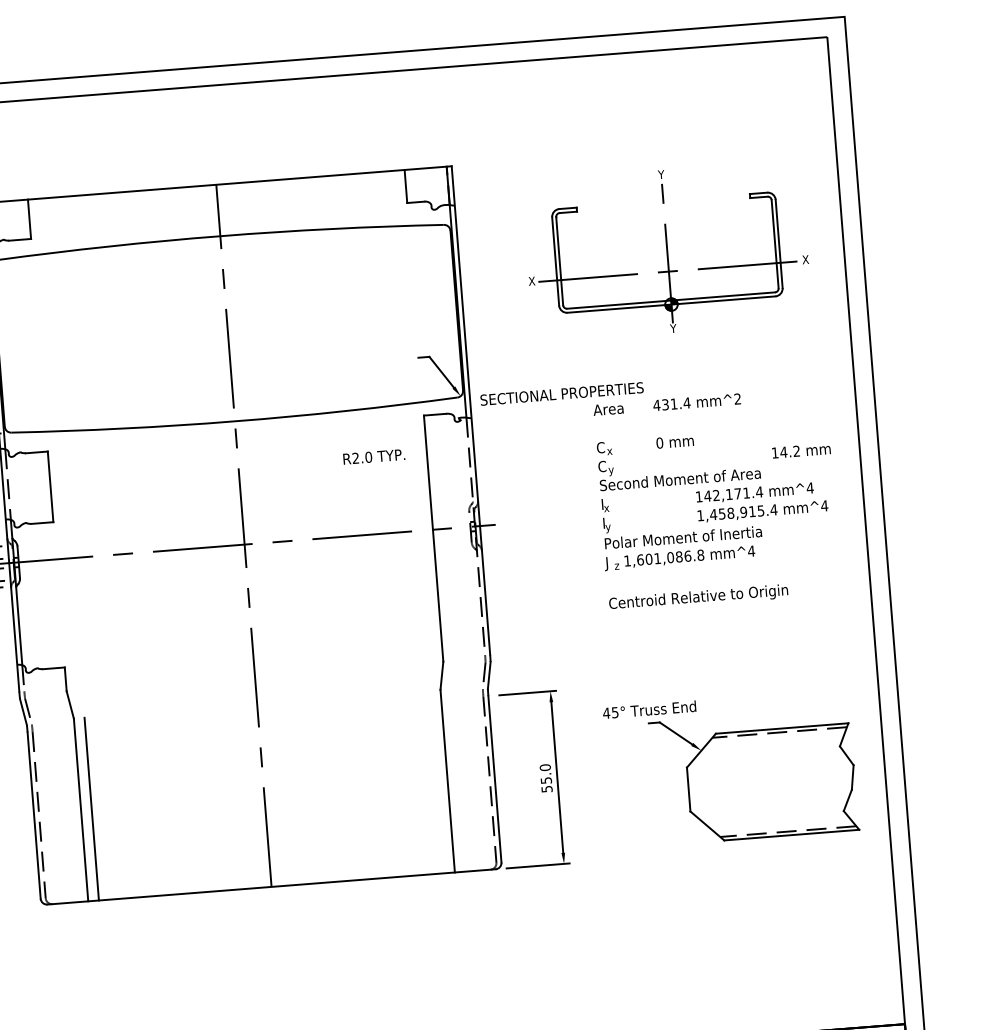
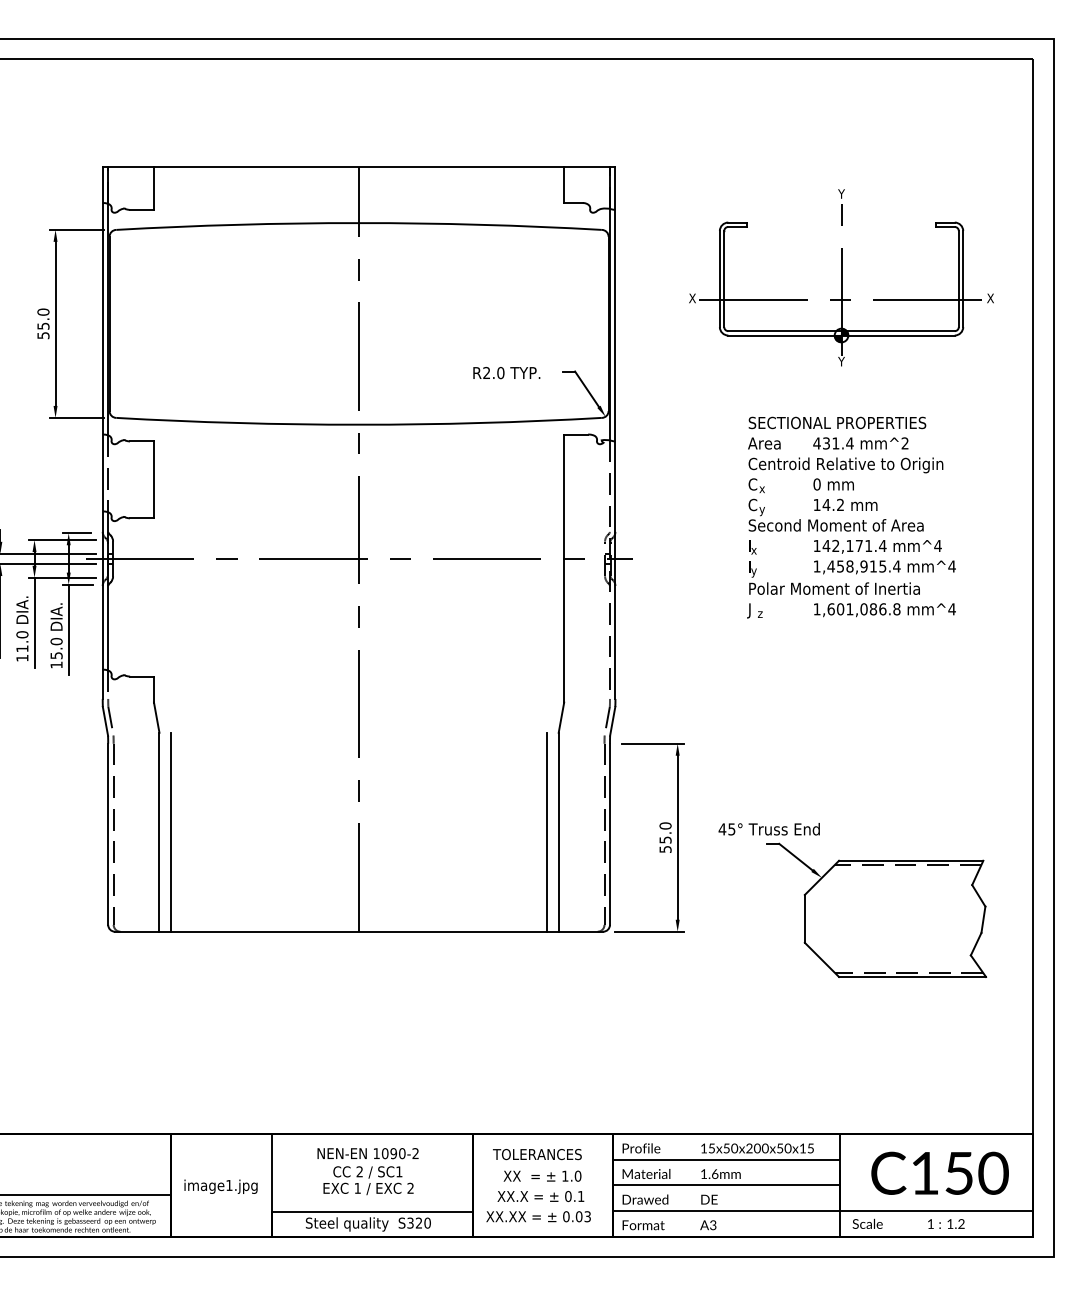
text: (562, 393) -> (837, 422), moved
text: (801, 450) -> (845, 504), moved
text: (373, 457) -> (506, 373), moved
text: (761, 501) -> (884, 556), moved
text: (689, 557) -> (884, 610), moved
text: (698, 598) -> (845, 465), moved
part: (731, 769) -> (852, 900), moved
line: (437, 781) -> (547, 831), added

